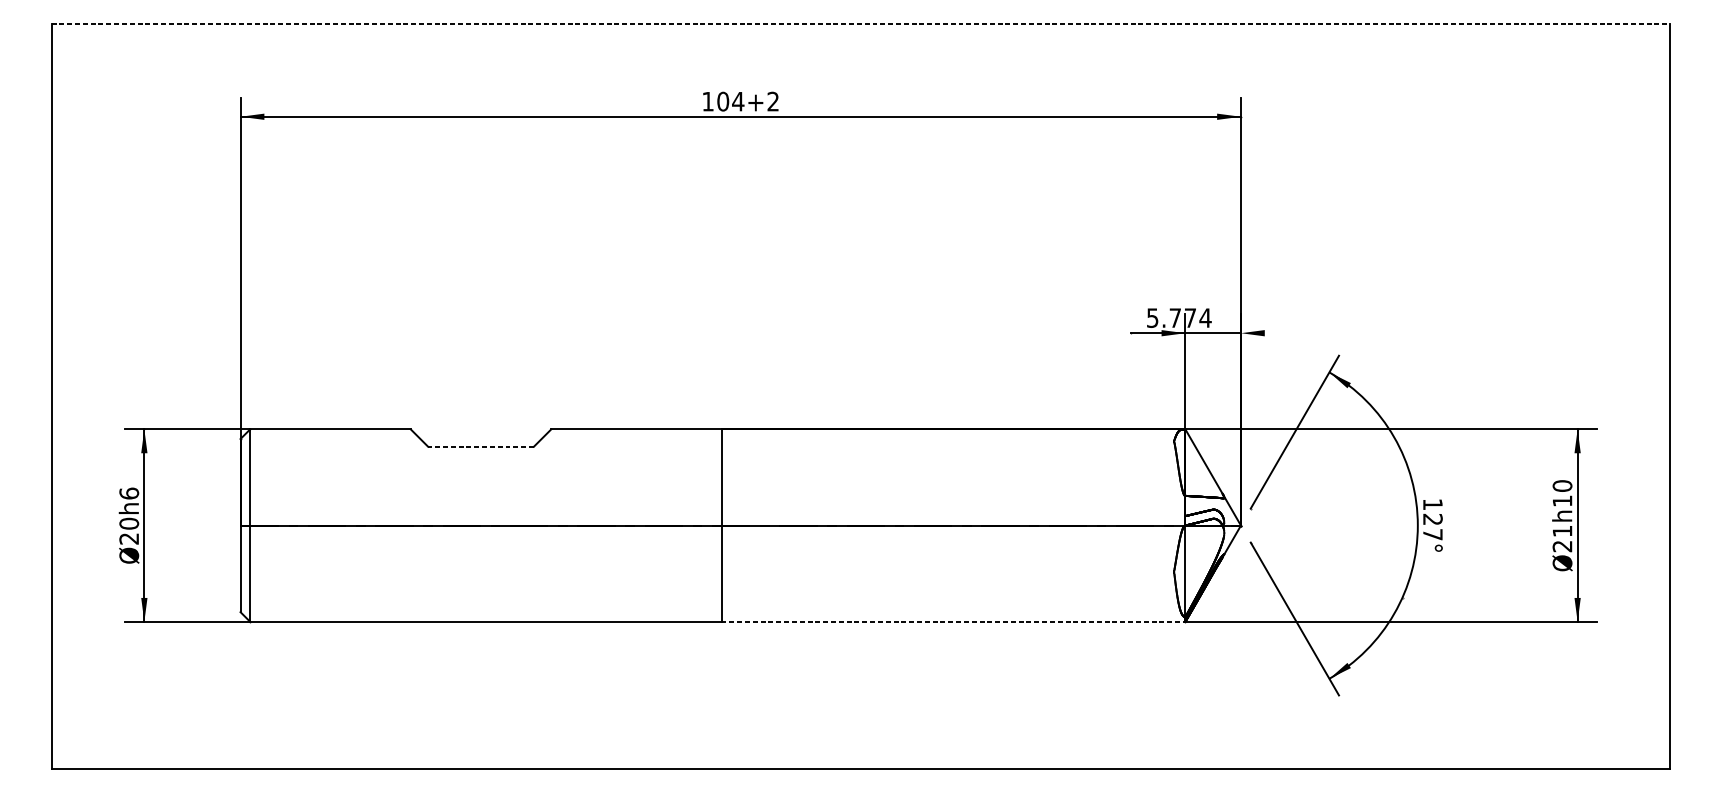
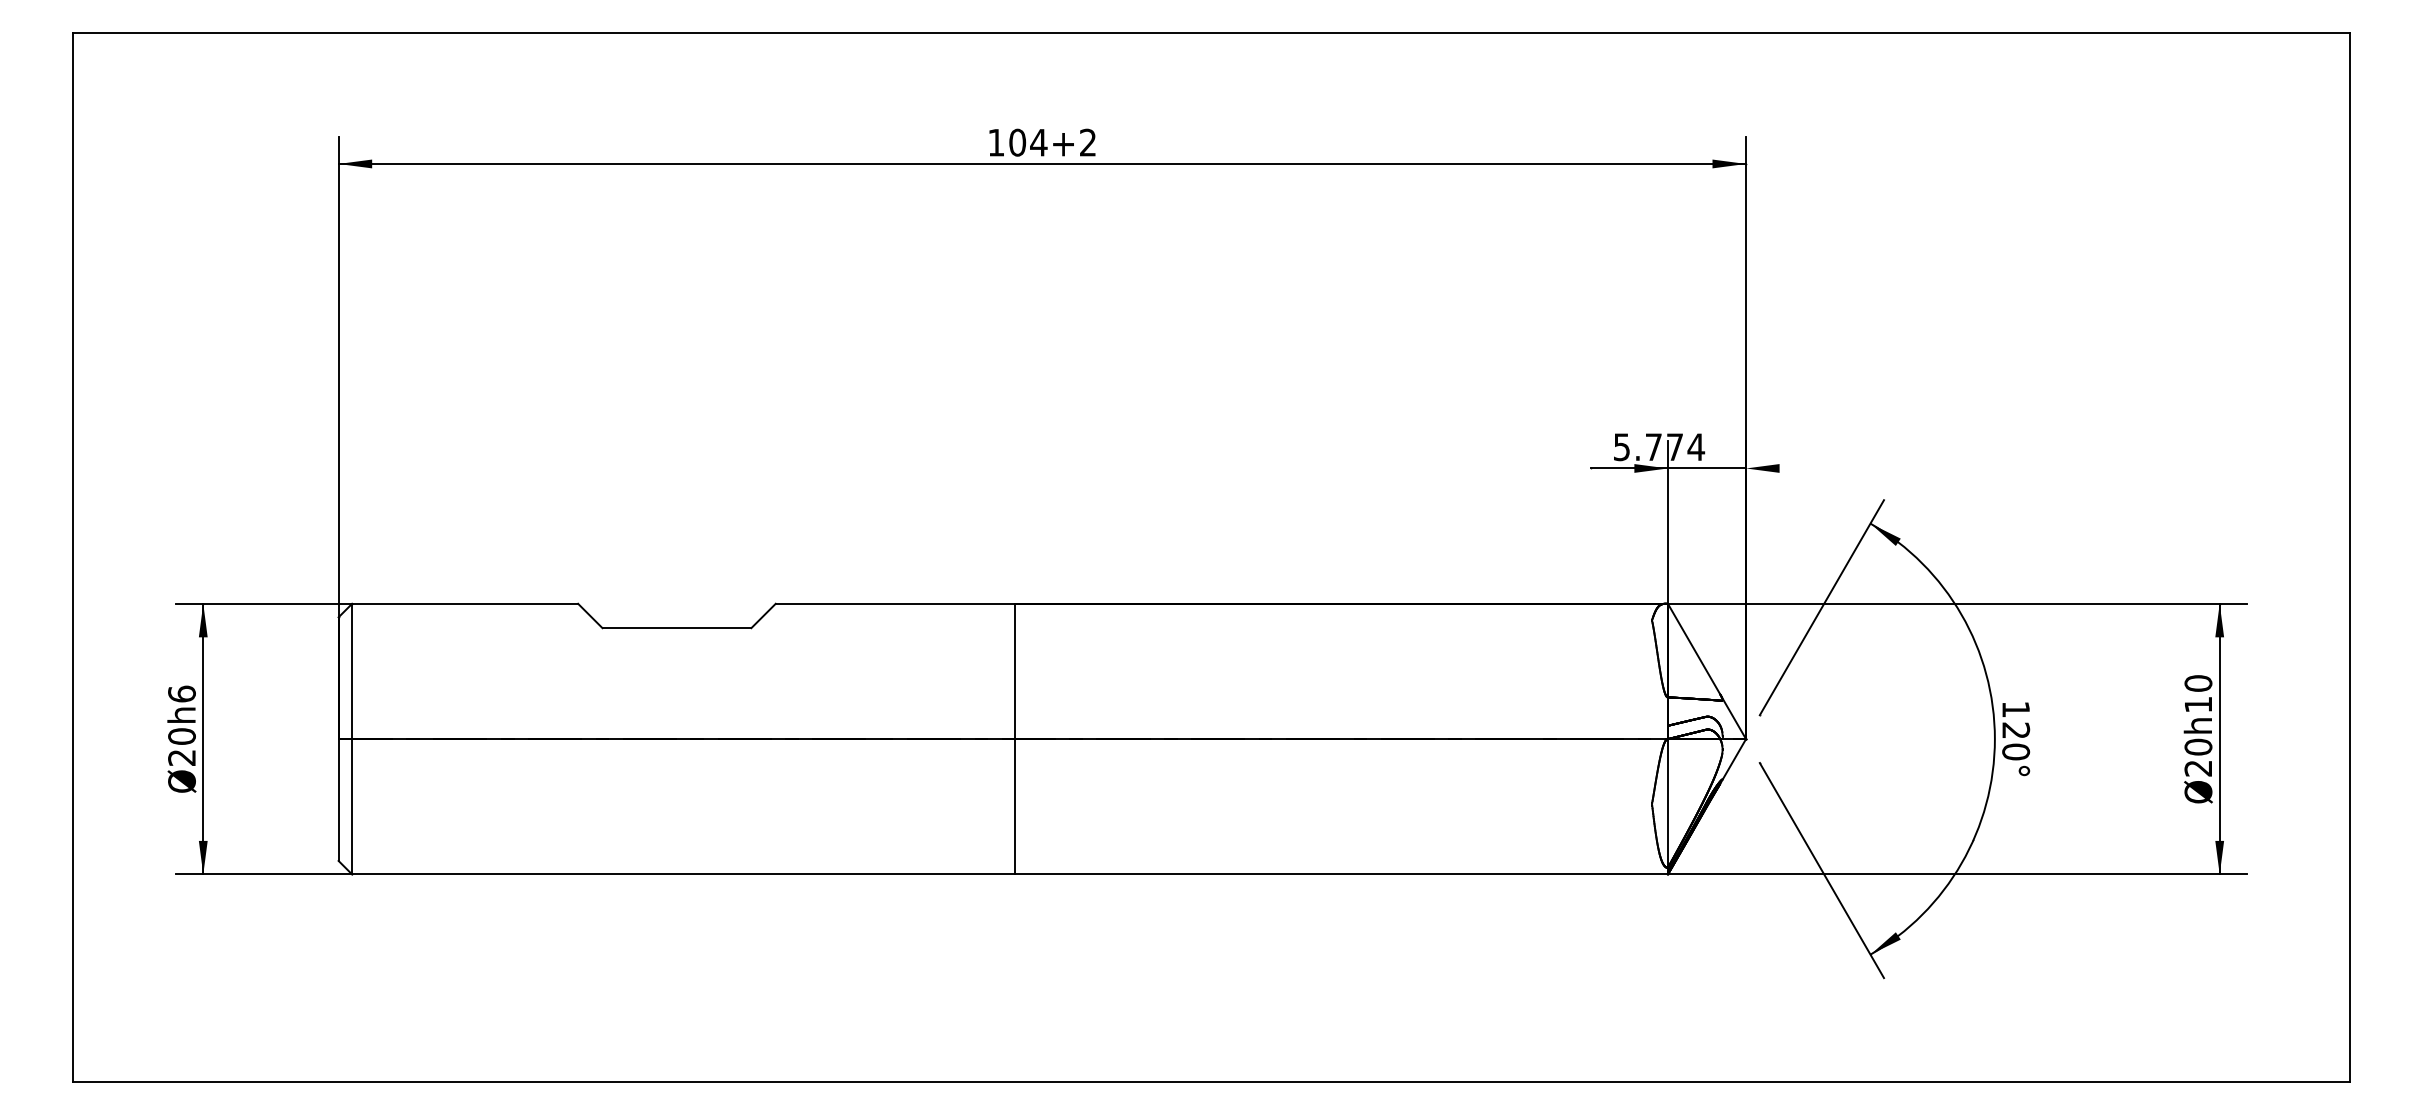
line: (861, 24) -> (1211, 33), dashed -> solid
line: (480, 446) -> (676, 628), dashed -> solid
text: (1562, 530) -> (2198, 746), Ø21h10 -> Ø20h10
text: (1433, 534) -> (2016, 751), 127° -> 120°
line: (954, 621) -> (1342, 874), dashed -> solid

